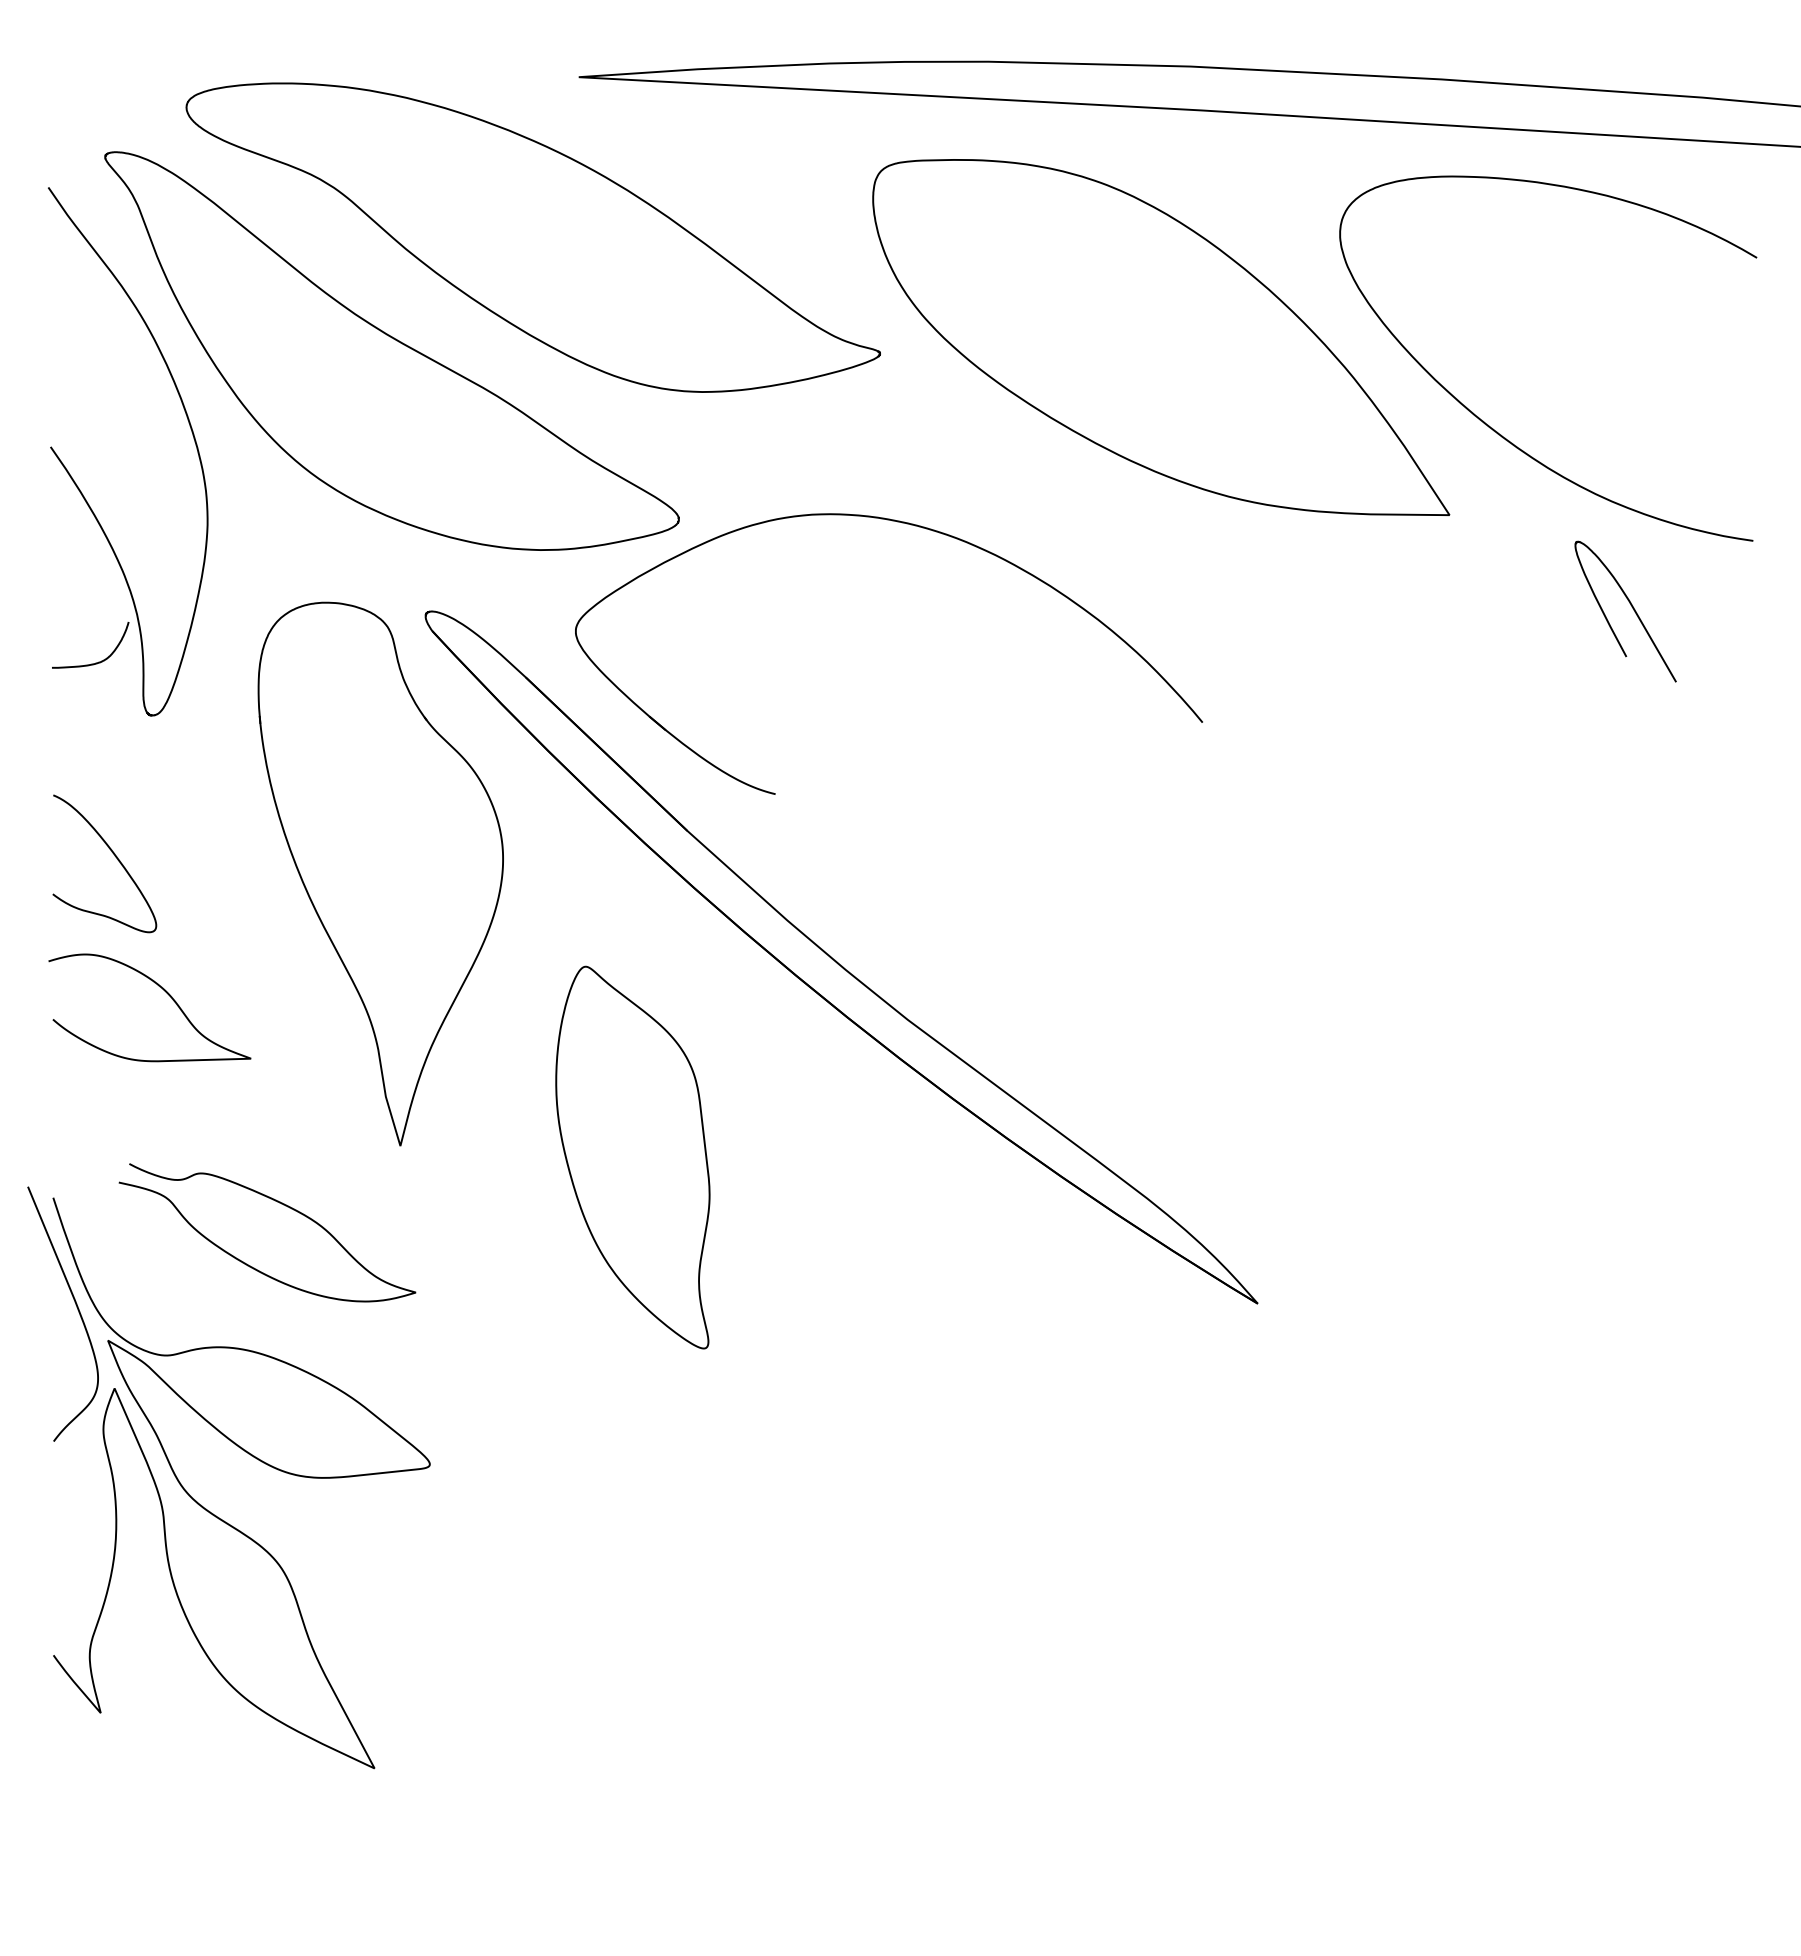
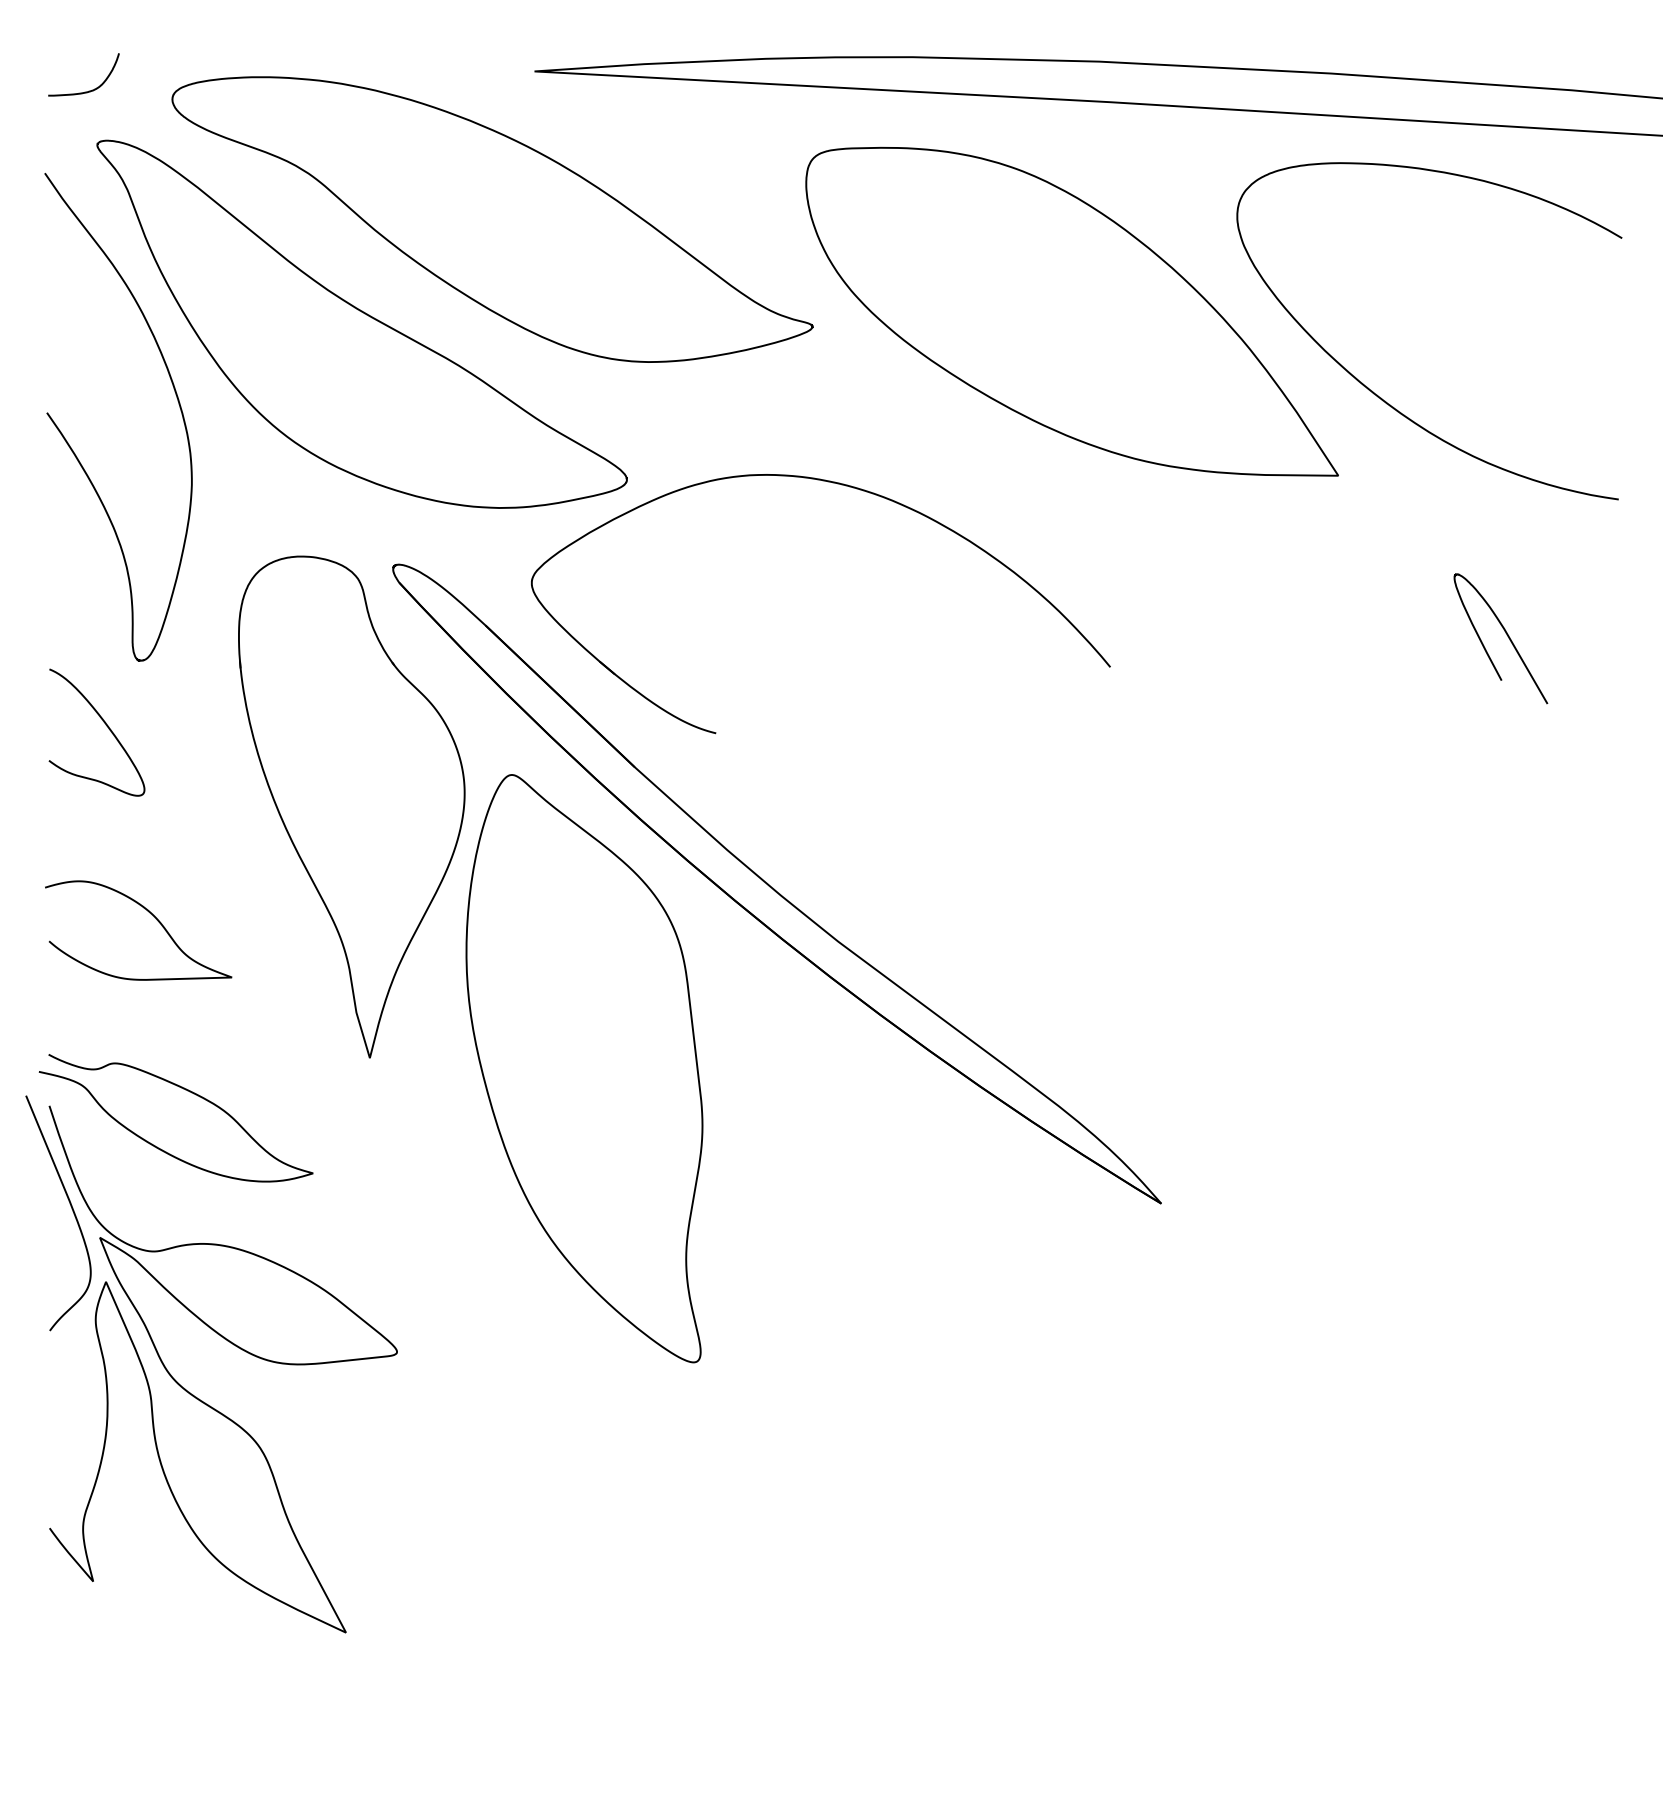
curve: (1631, 608) -> (1506, 635), moved
curve: (91, 663) -> (84, 91), moved
curve: (115, 857) -> (106, 726), moved
part: (632, 1157) -> (584, 1068), size x1.67
curve: (281, 1204) -> (189, 1092), moved

